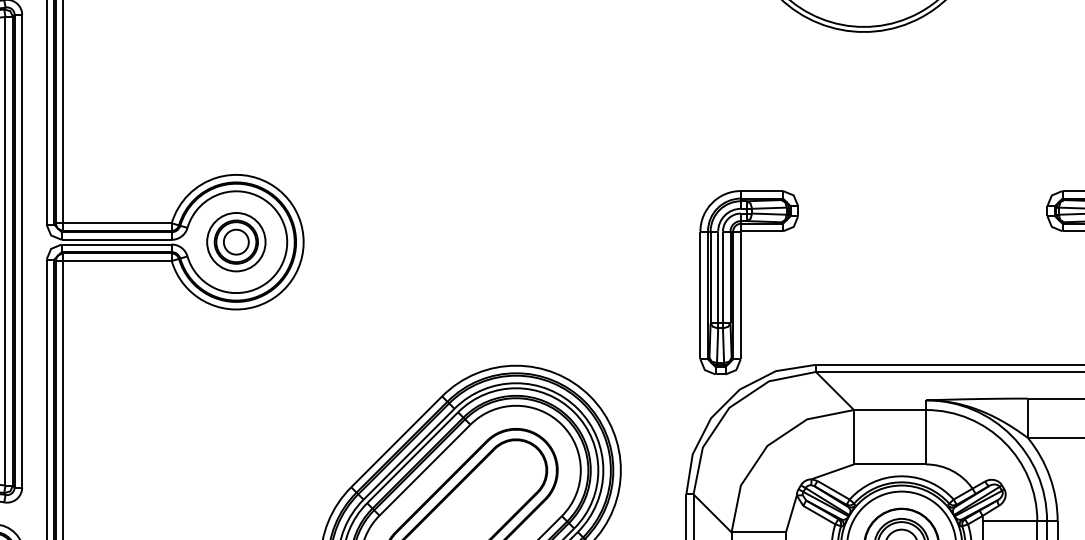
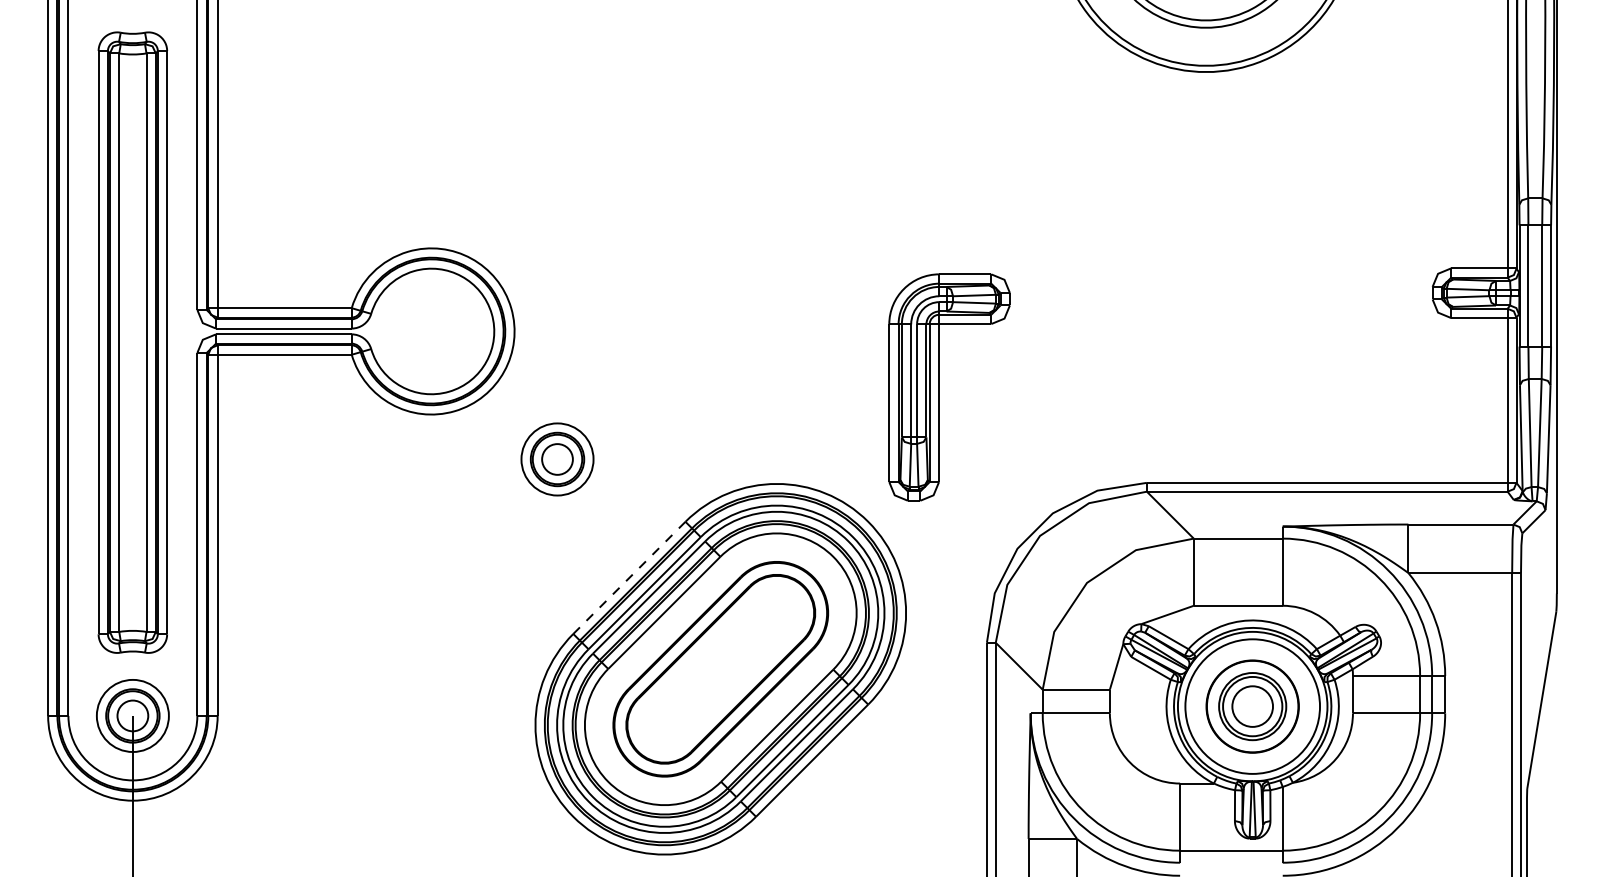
part: (236, 242) -> (557, 459), moved
part: (741, 282) -> (939, 387), moved
line: (396, 441) -> (629, 577), solid -> dashed

